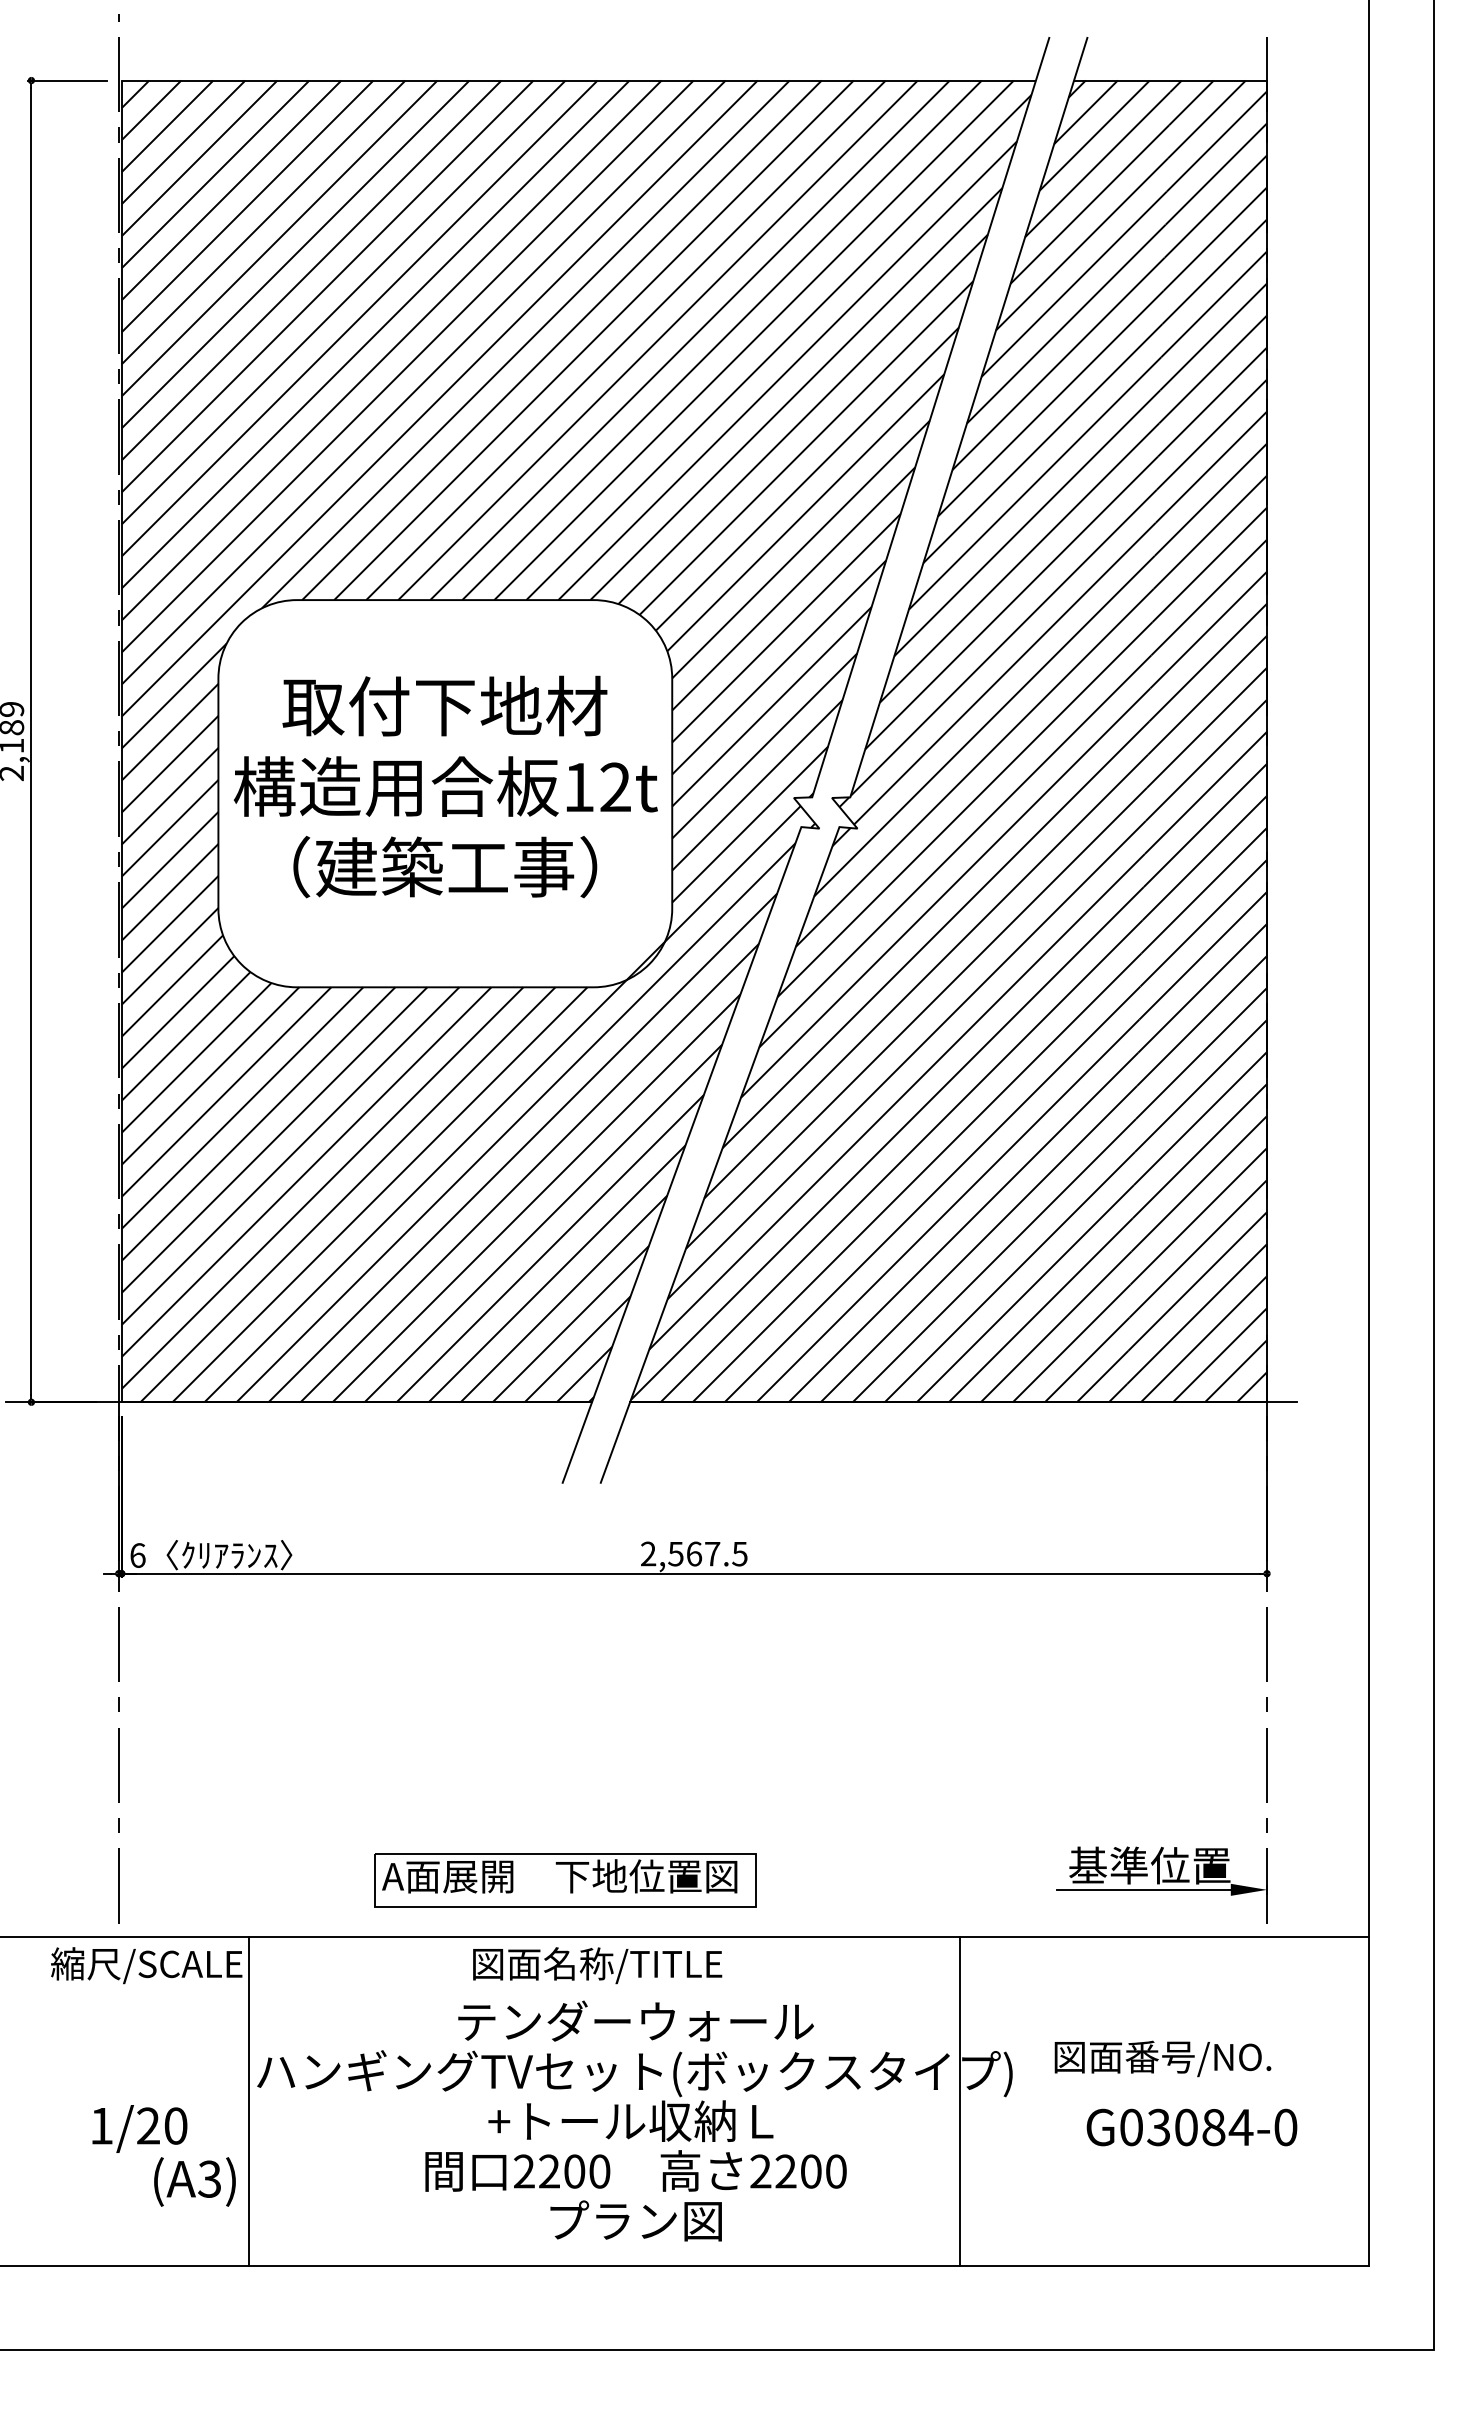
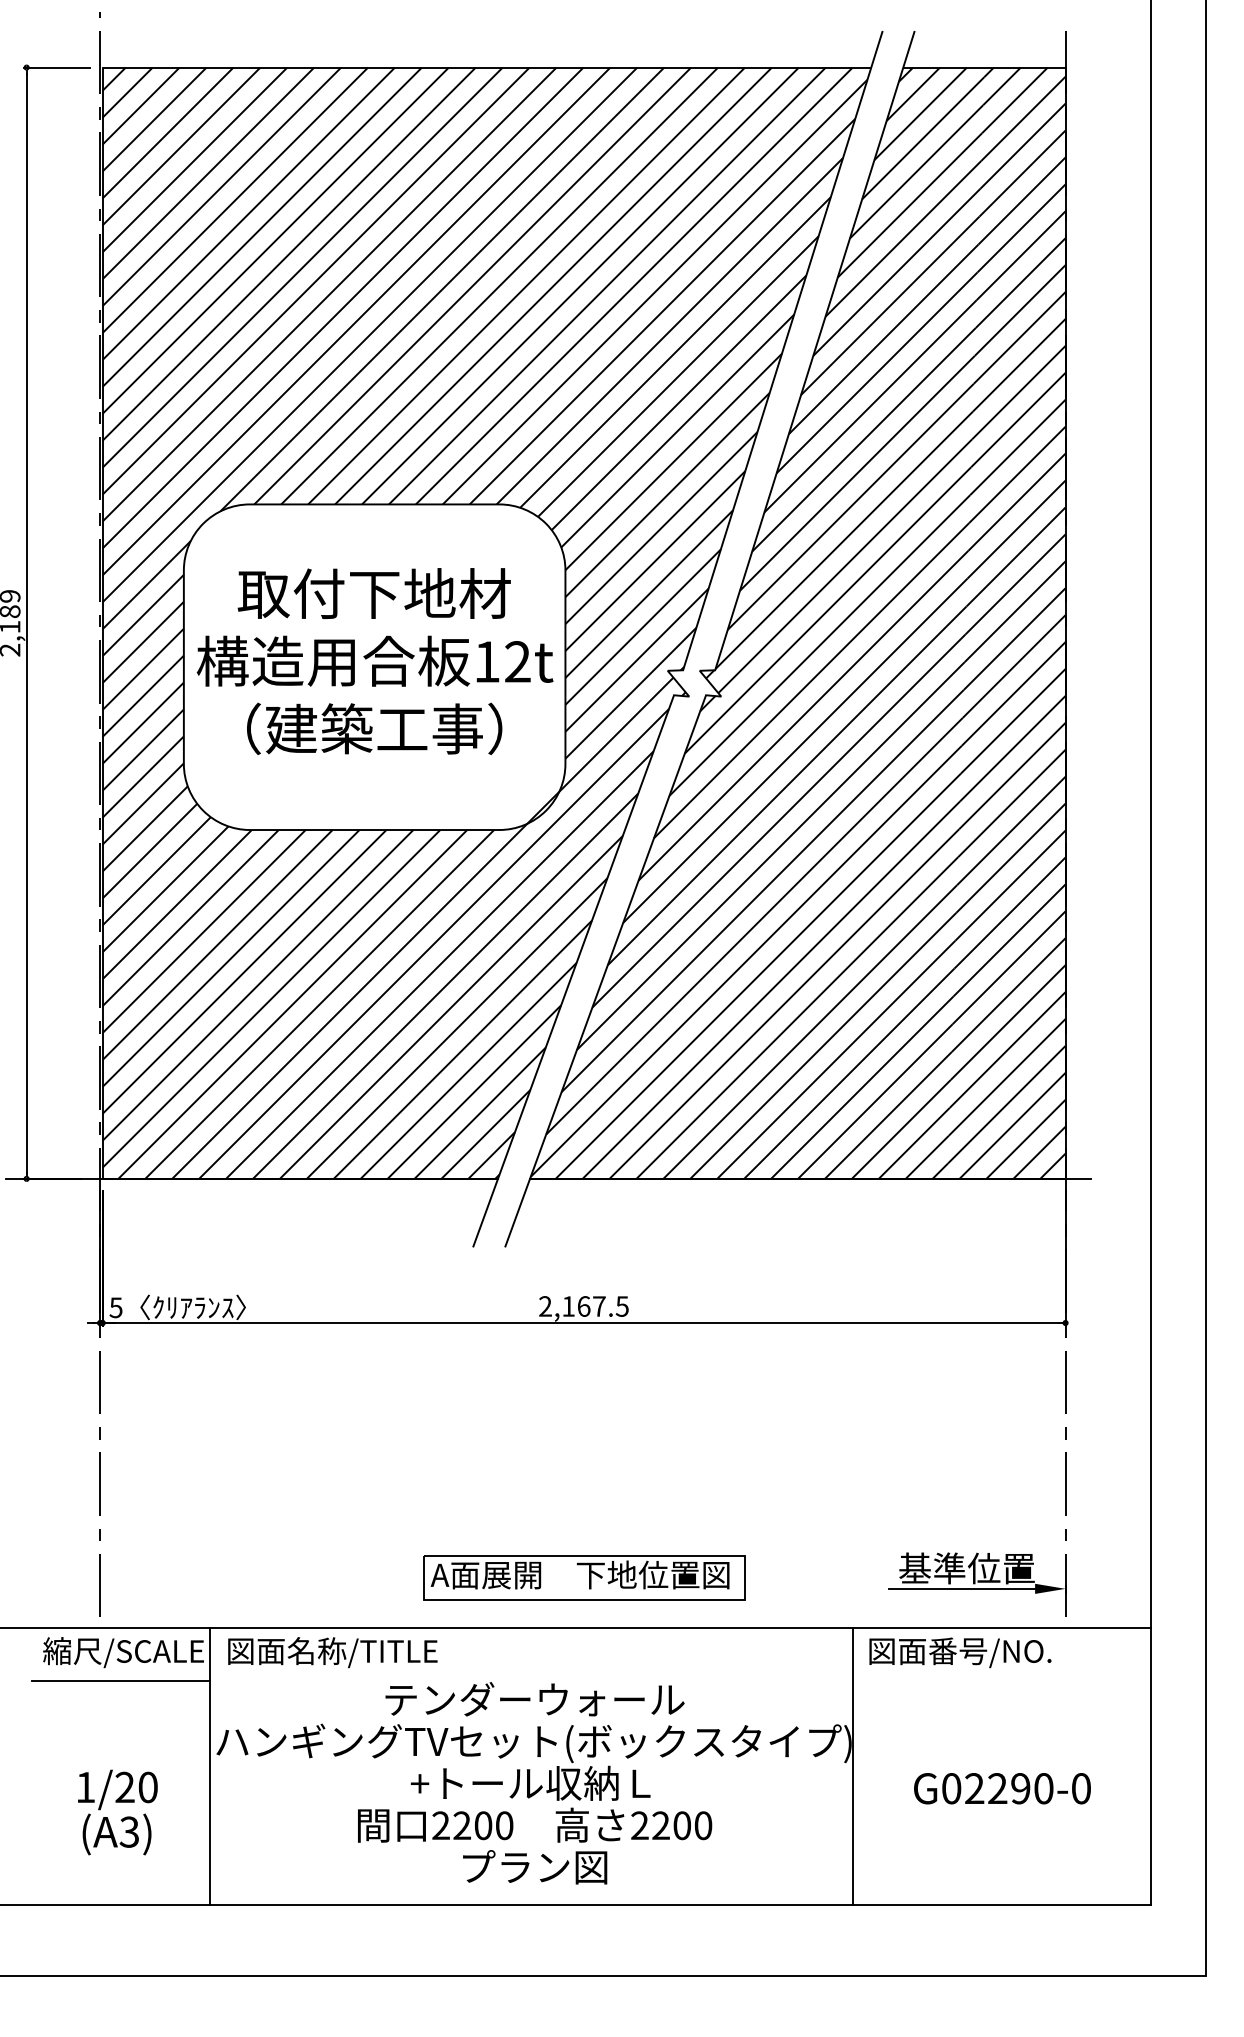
text: (675, 1554) -> (568, 1306), 2,567.5 -> 2,167.5
text: (137, 1555) -> (115, 1307), 6 -> 5
part: (565, 1880) -> (585, 1578), moved
text: (597, 1965) -> (332, 1652), moved
line: (143, 1998) -> (120, 1680), added
text: (1162, 2058) -> (960, 1652), moved
line: (959, 2100) -> (853, 1765), moved
text: (1200, 2127) -> (1009, 1788), G03084-0 -> G02290-0
text: (194, 2181) -> (116, 1834), moved

